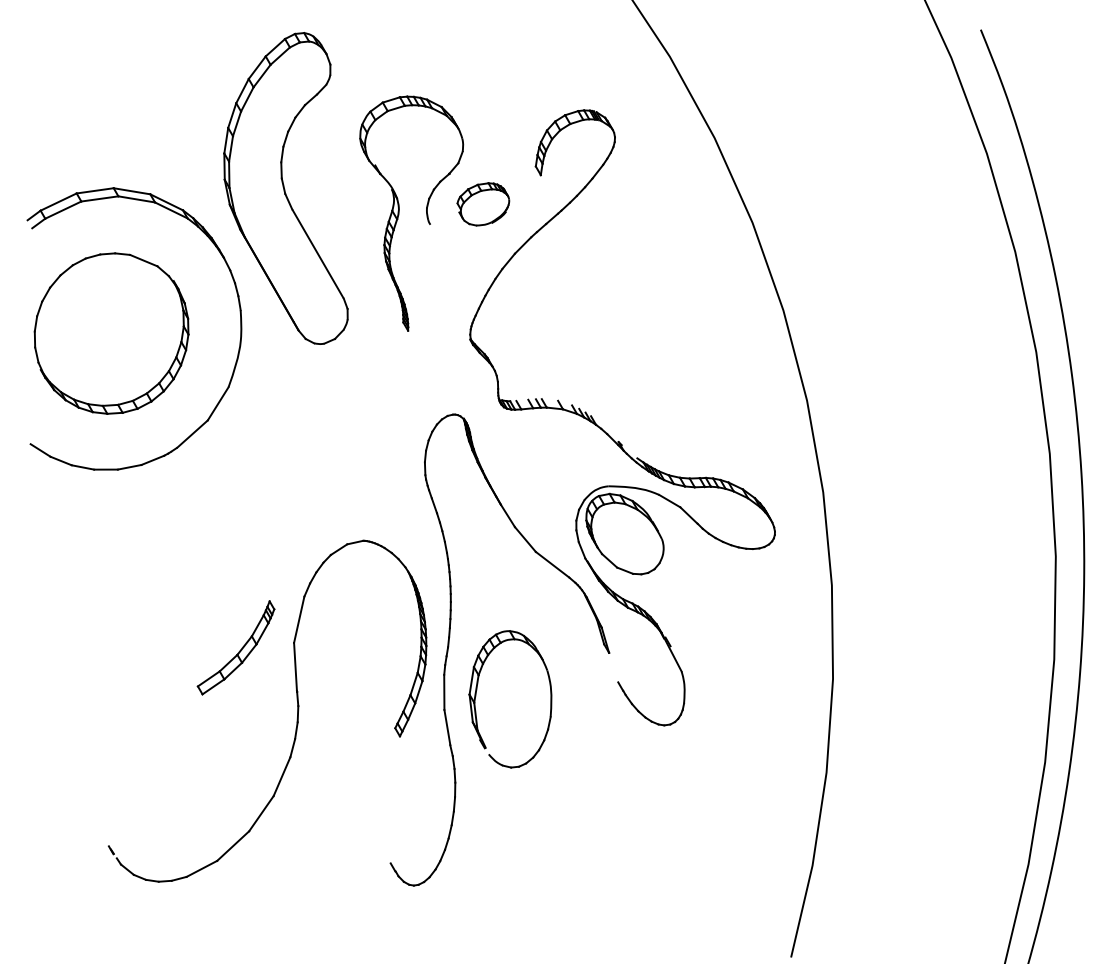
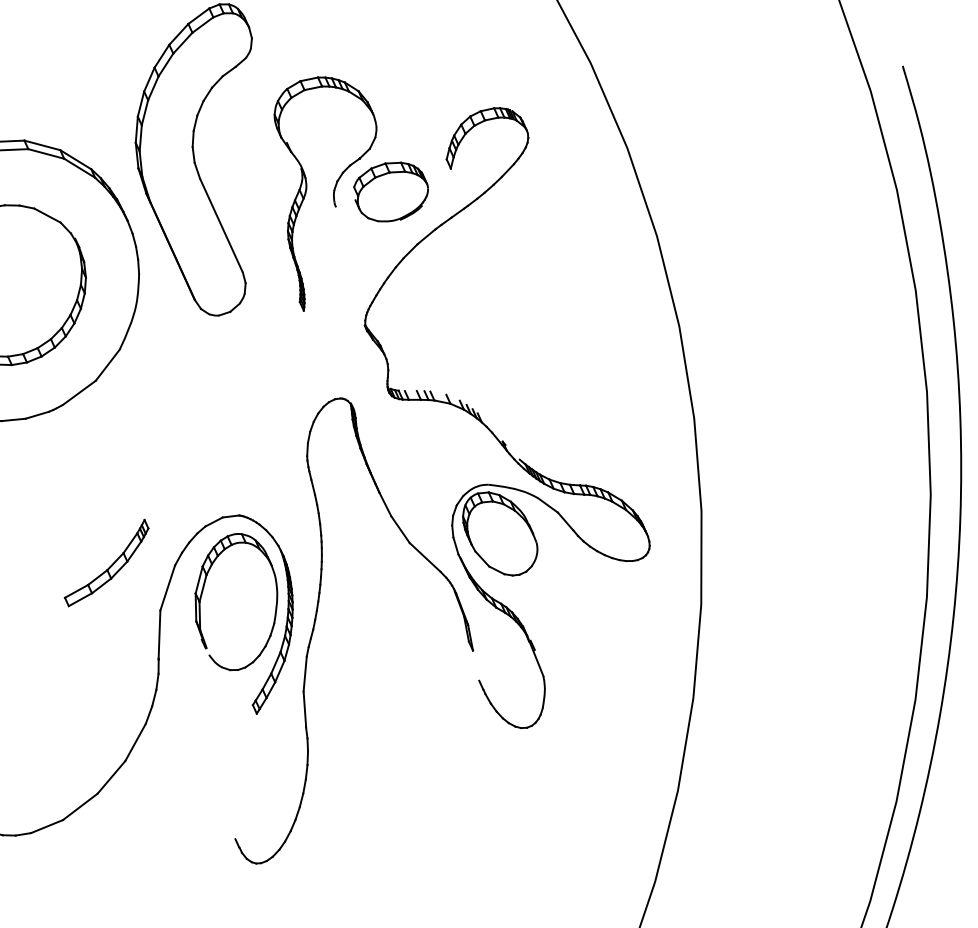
part: (483, 204) -> (390, 192), size x1.43
part: (235, 647) -> (106, 562), moved
part: (476, 696) -> (202, 596), moved

